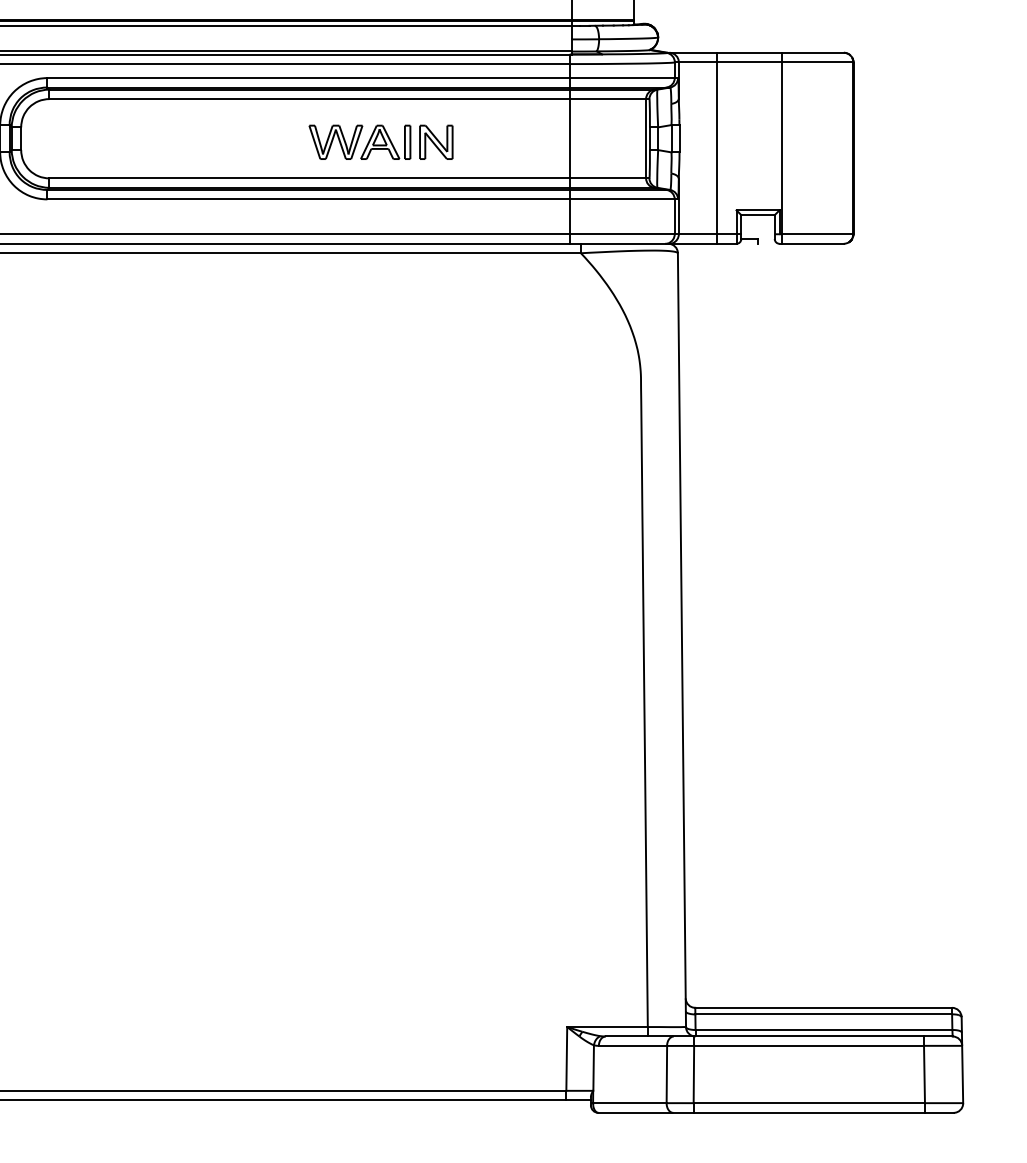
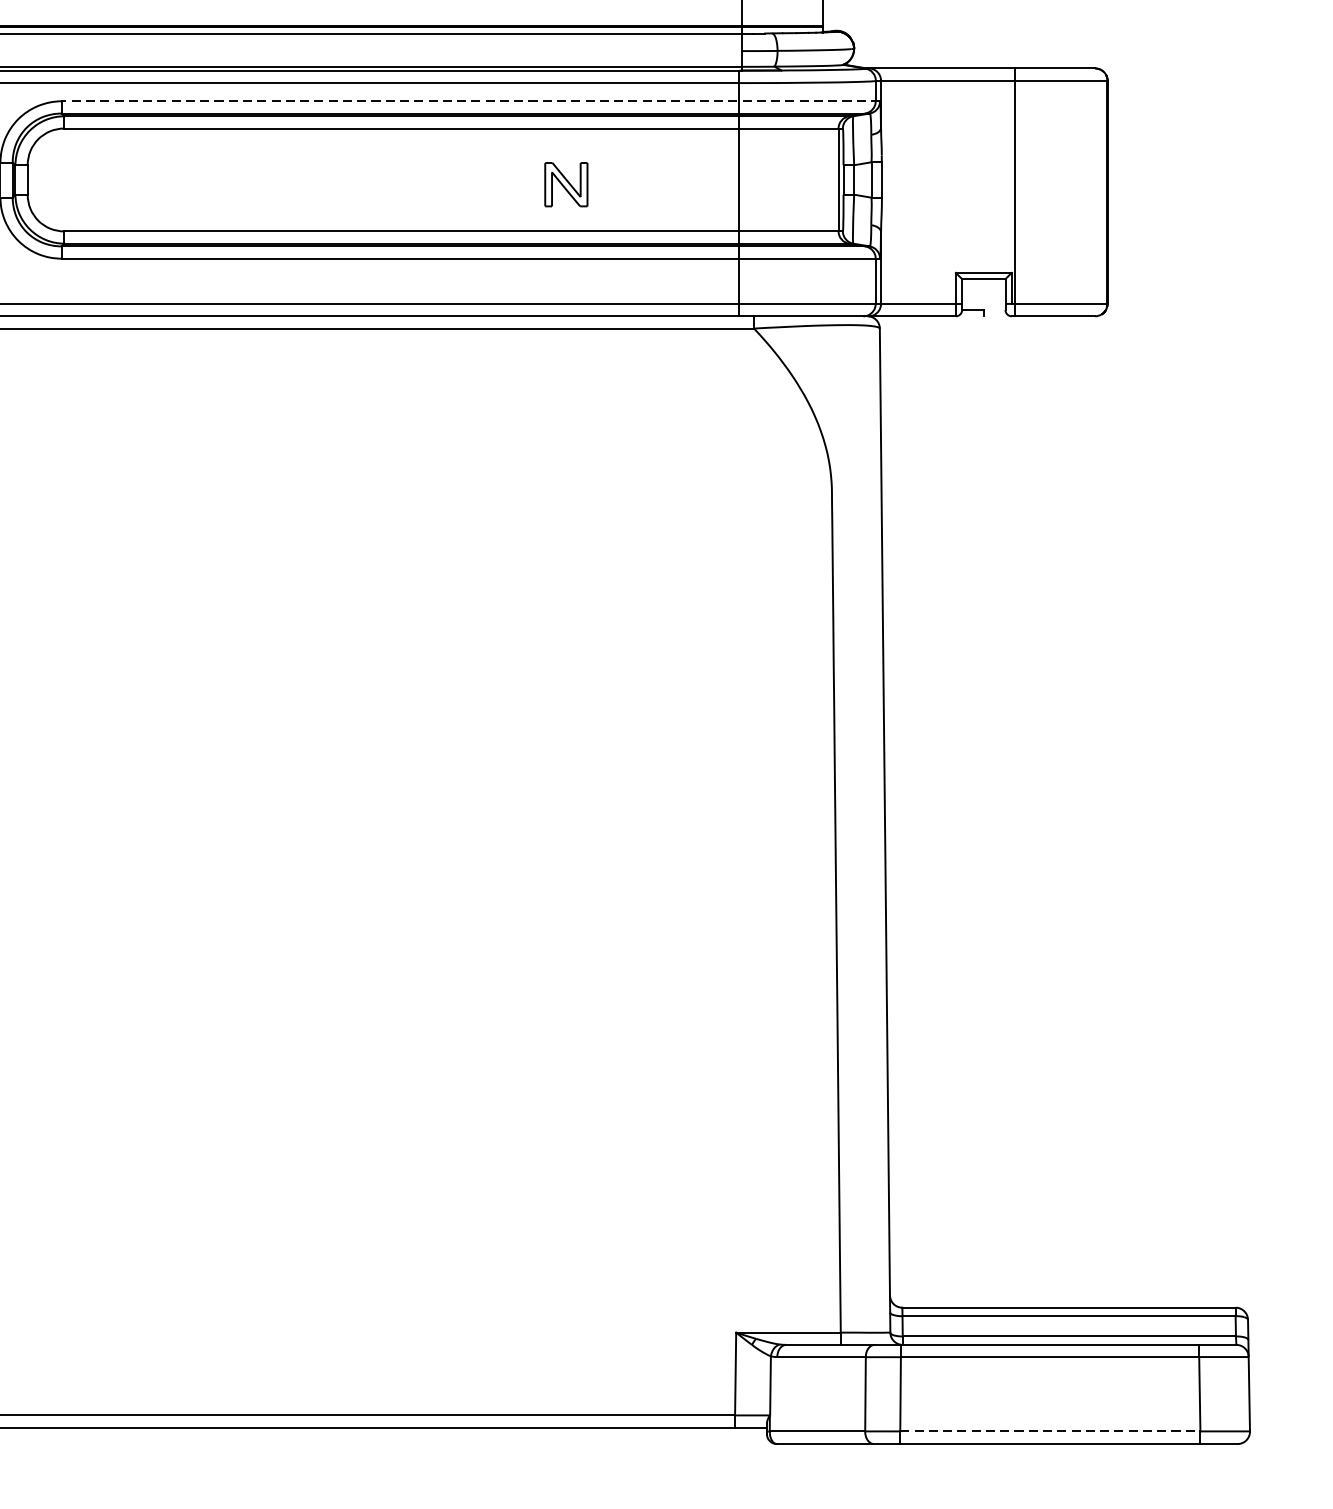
line: (362, 78) -> (470, 101), solid -> dashed
part: (359, 141) -> (466, 183), removed
line: (717, 147) -> (931, 191), removed
line: (809, 1103) -> (1050, 1431), solid -> dashed

